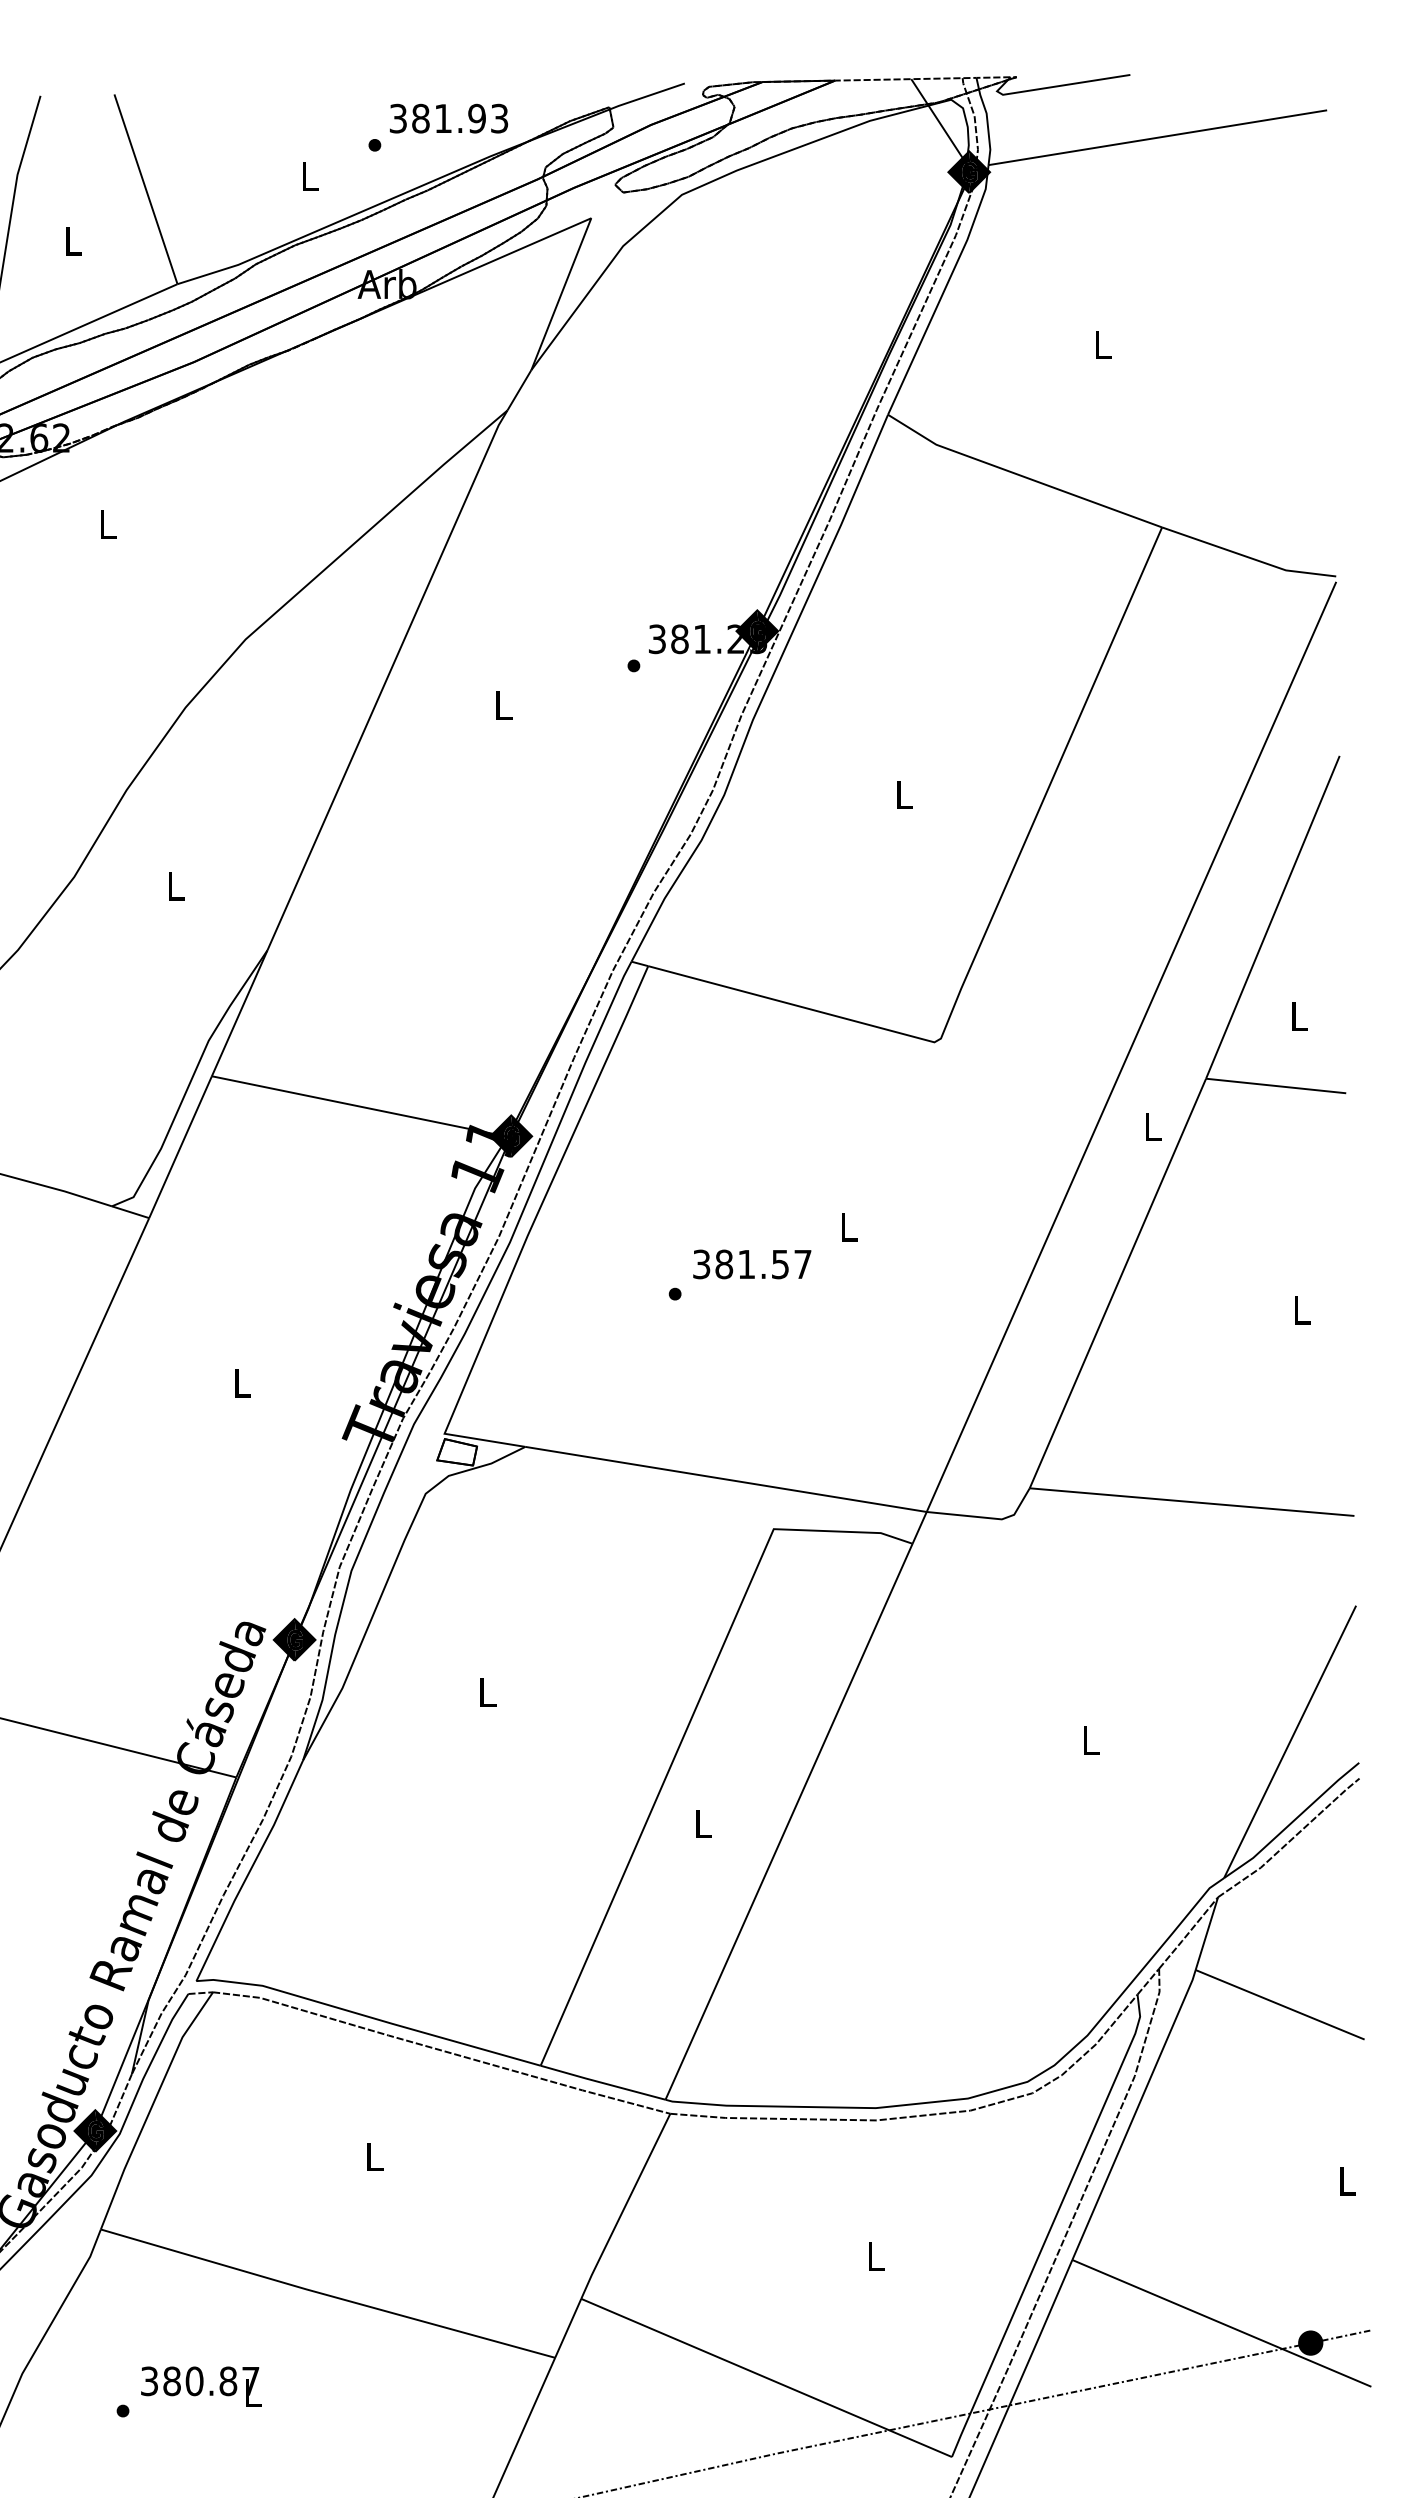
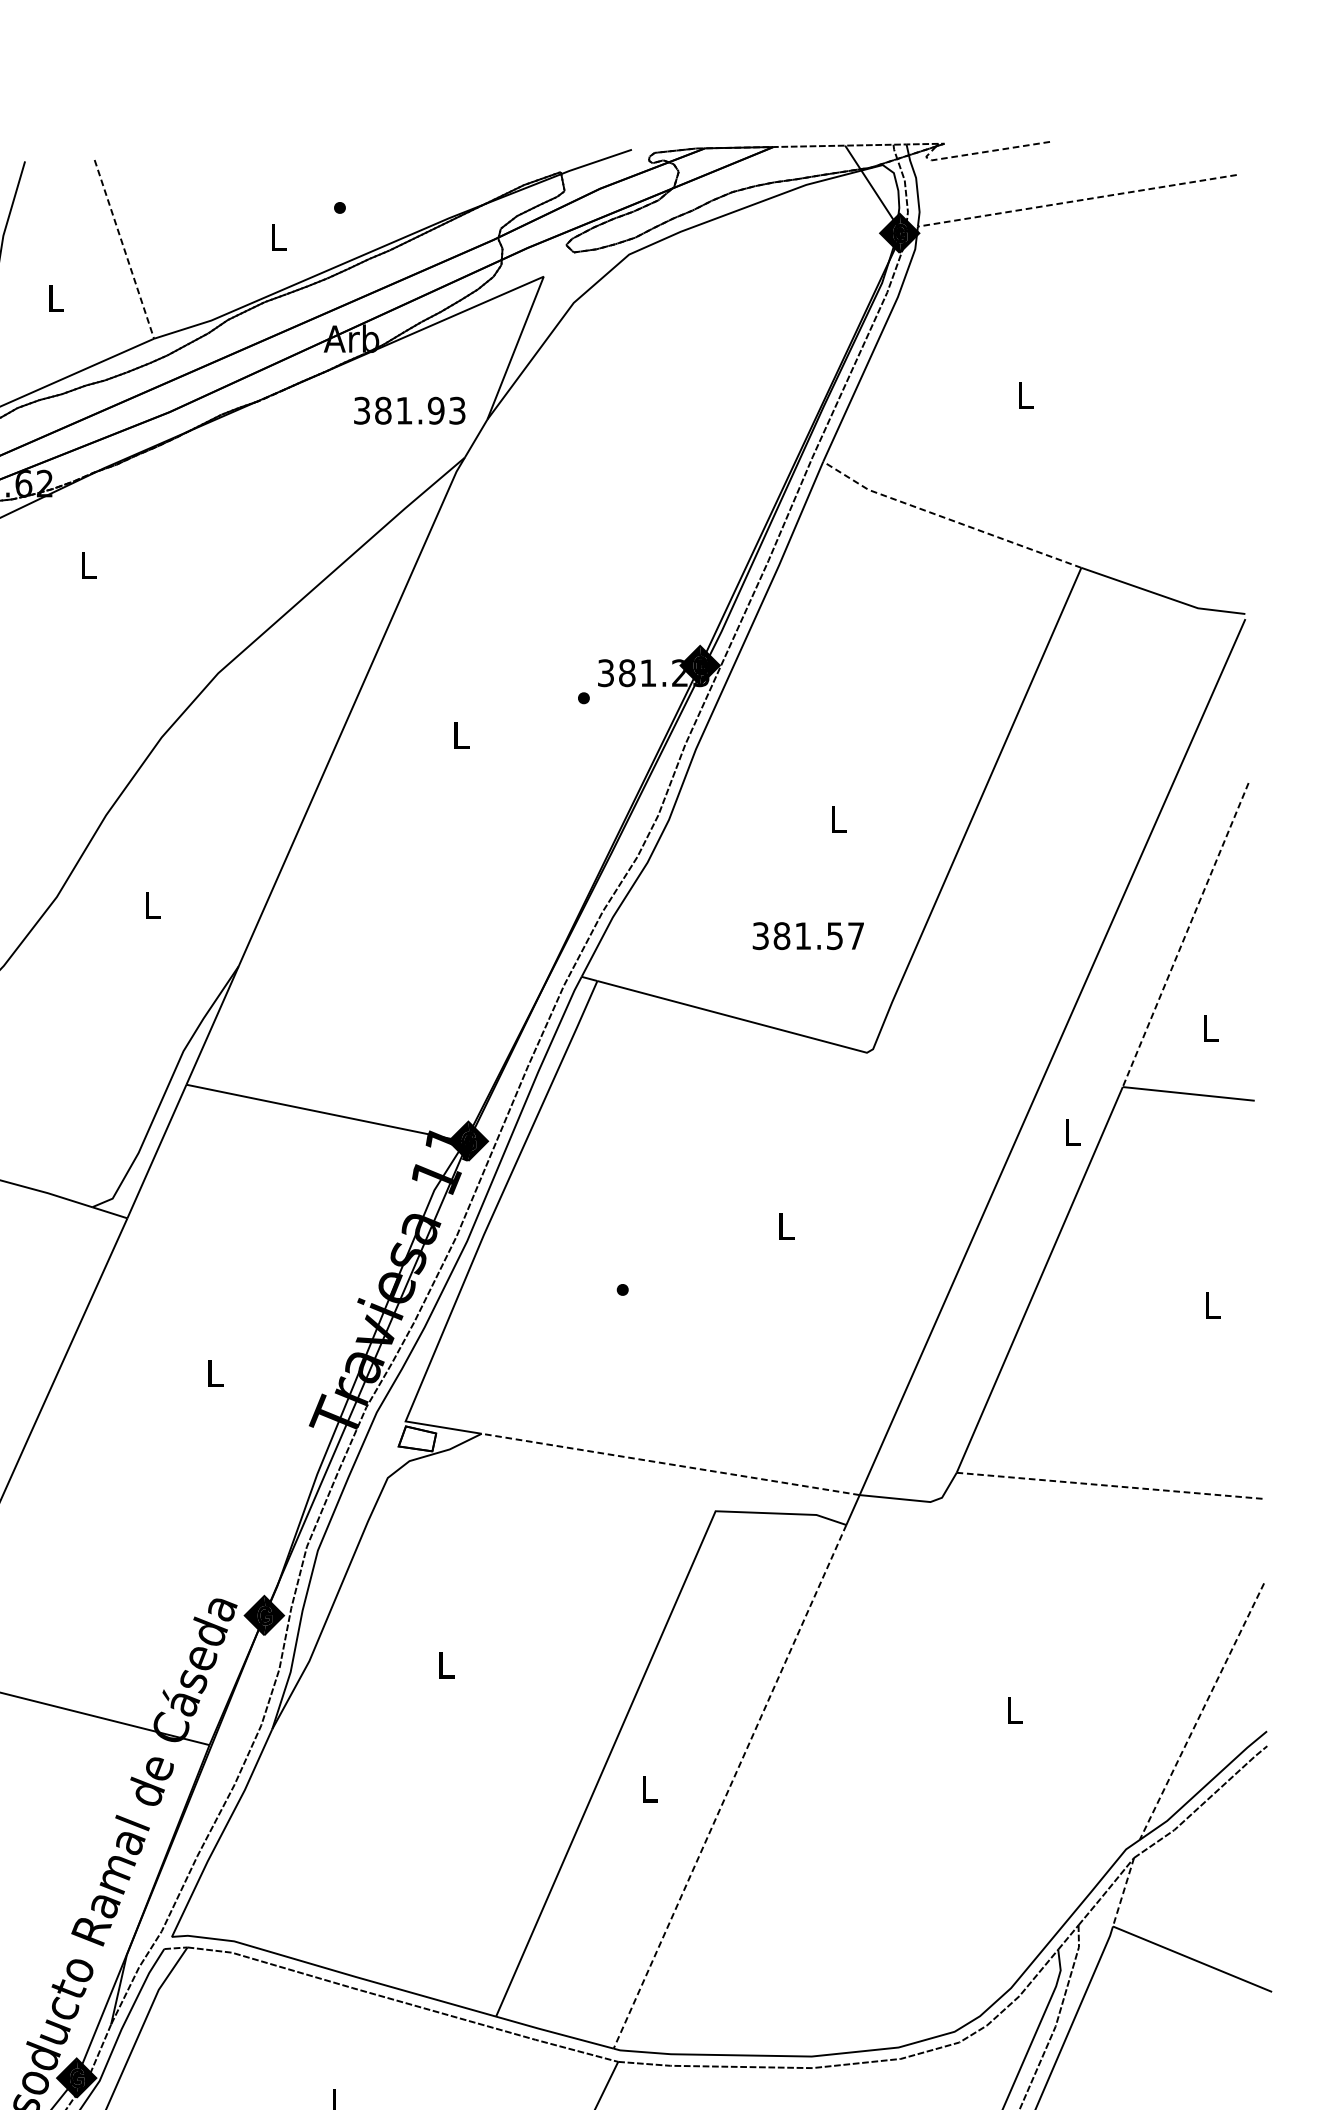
line: (1054, 86) -> (980, 152), solid -> dashed
text: (449, 118) -> (410, 410), moved
line: (1157, 137) -> (1077, 200), solid -> dashed
line: (145, 189) -> (123, 249), solid -> dashed
line: (1021, 475) -> (948, 518), solid -> dashed
line: (1272, 917) -> (1185, 935), solid -> dashed
text: (752, 1264) -> (808, 936), moved
line: (725, 1479) -> (670, 1464), solid -> dashed
line: (1192, 1502) -> (1109, 1486), solid -> dashed
line: (1289, 1742) -> (1201, 1712), solid -> dashed
line: (788, 1822) -> (729, 1787), solid -> dashed
line: (1206, 1934) -> (1123, 1893), solid -> dashed

